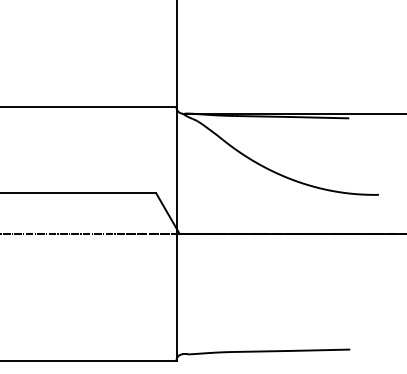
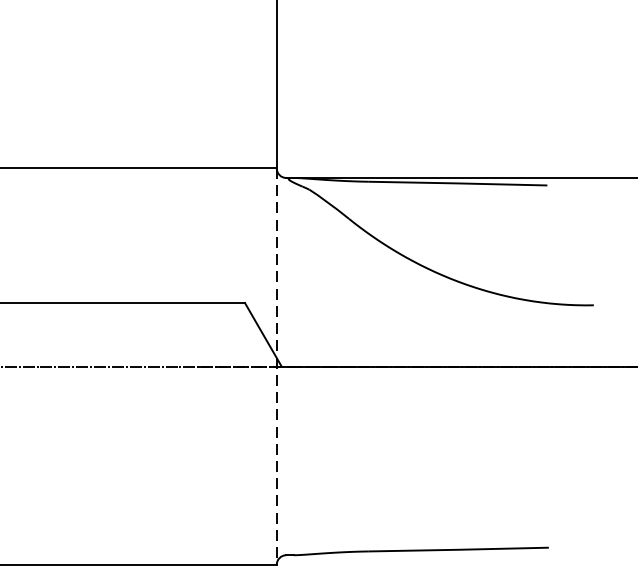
line: (176, 233) -> (276, 365), solid -> dashed

